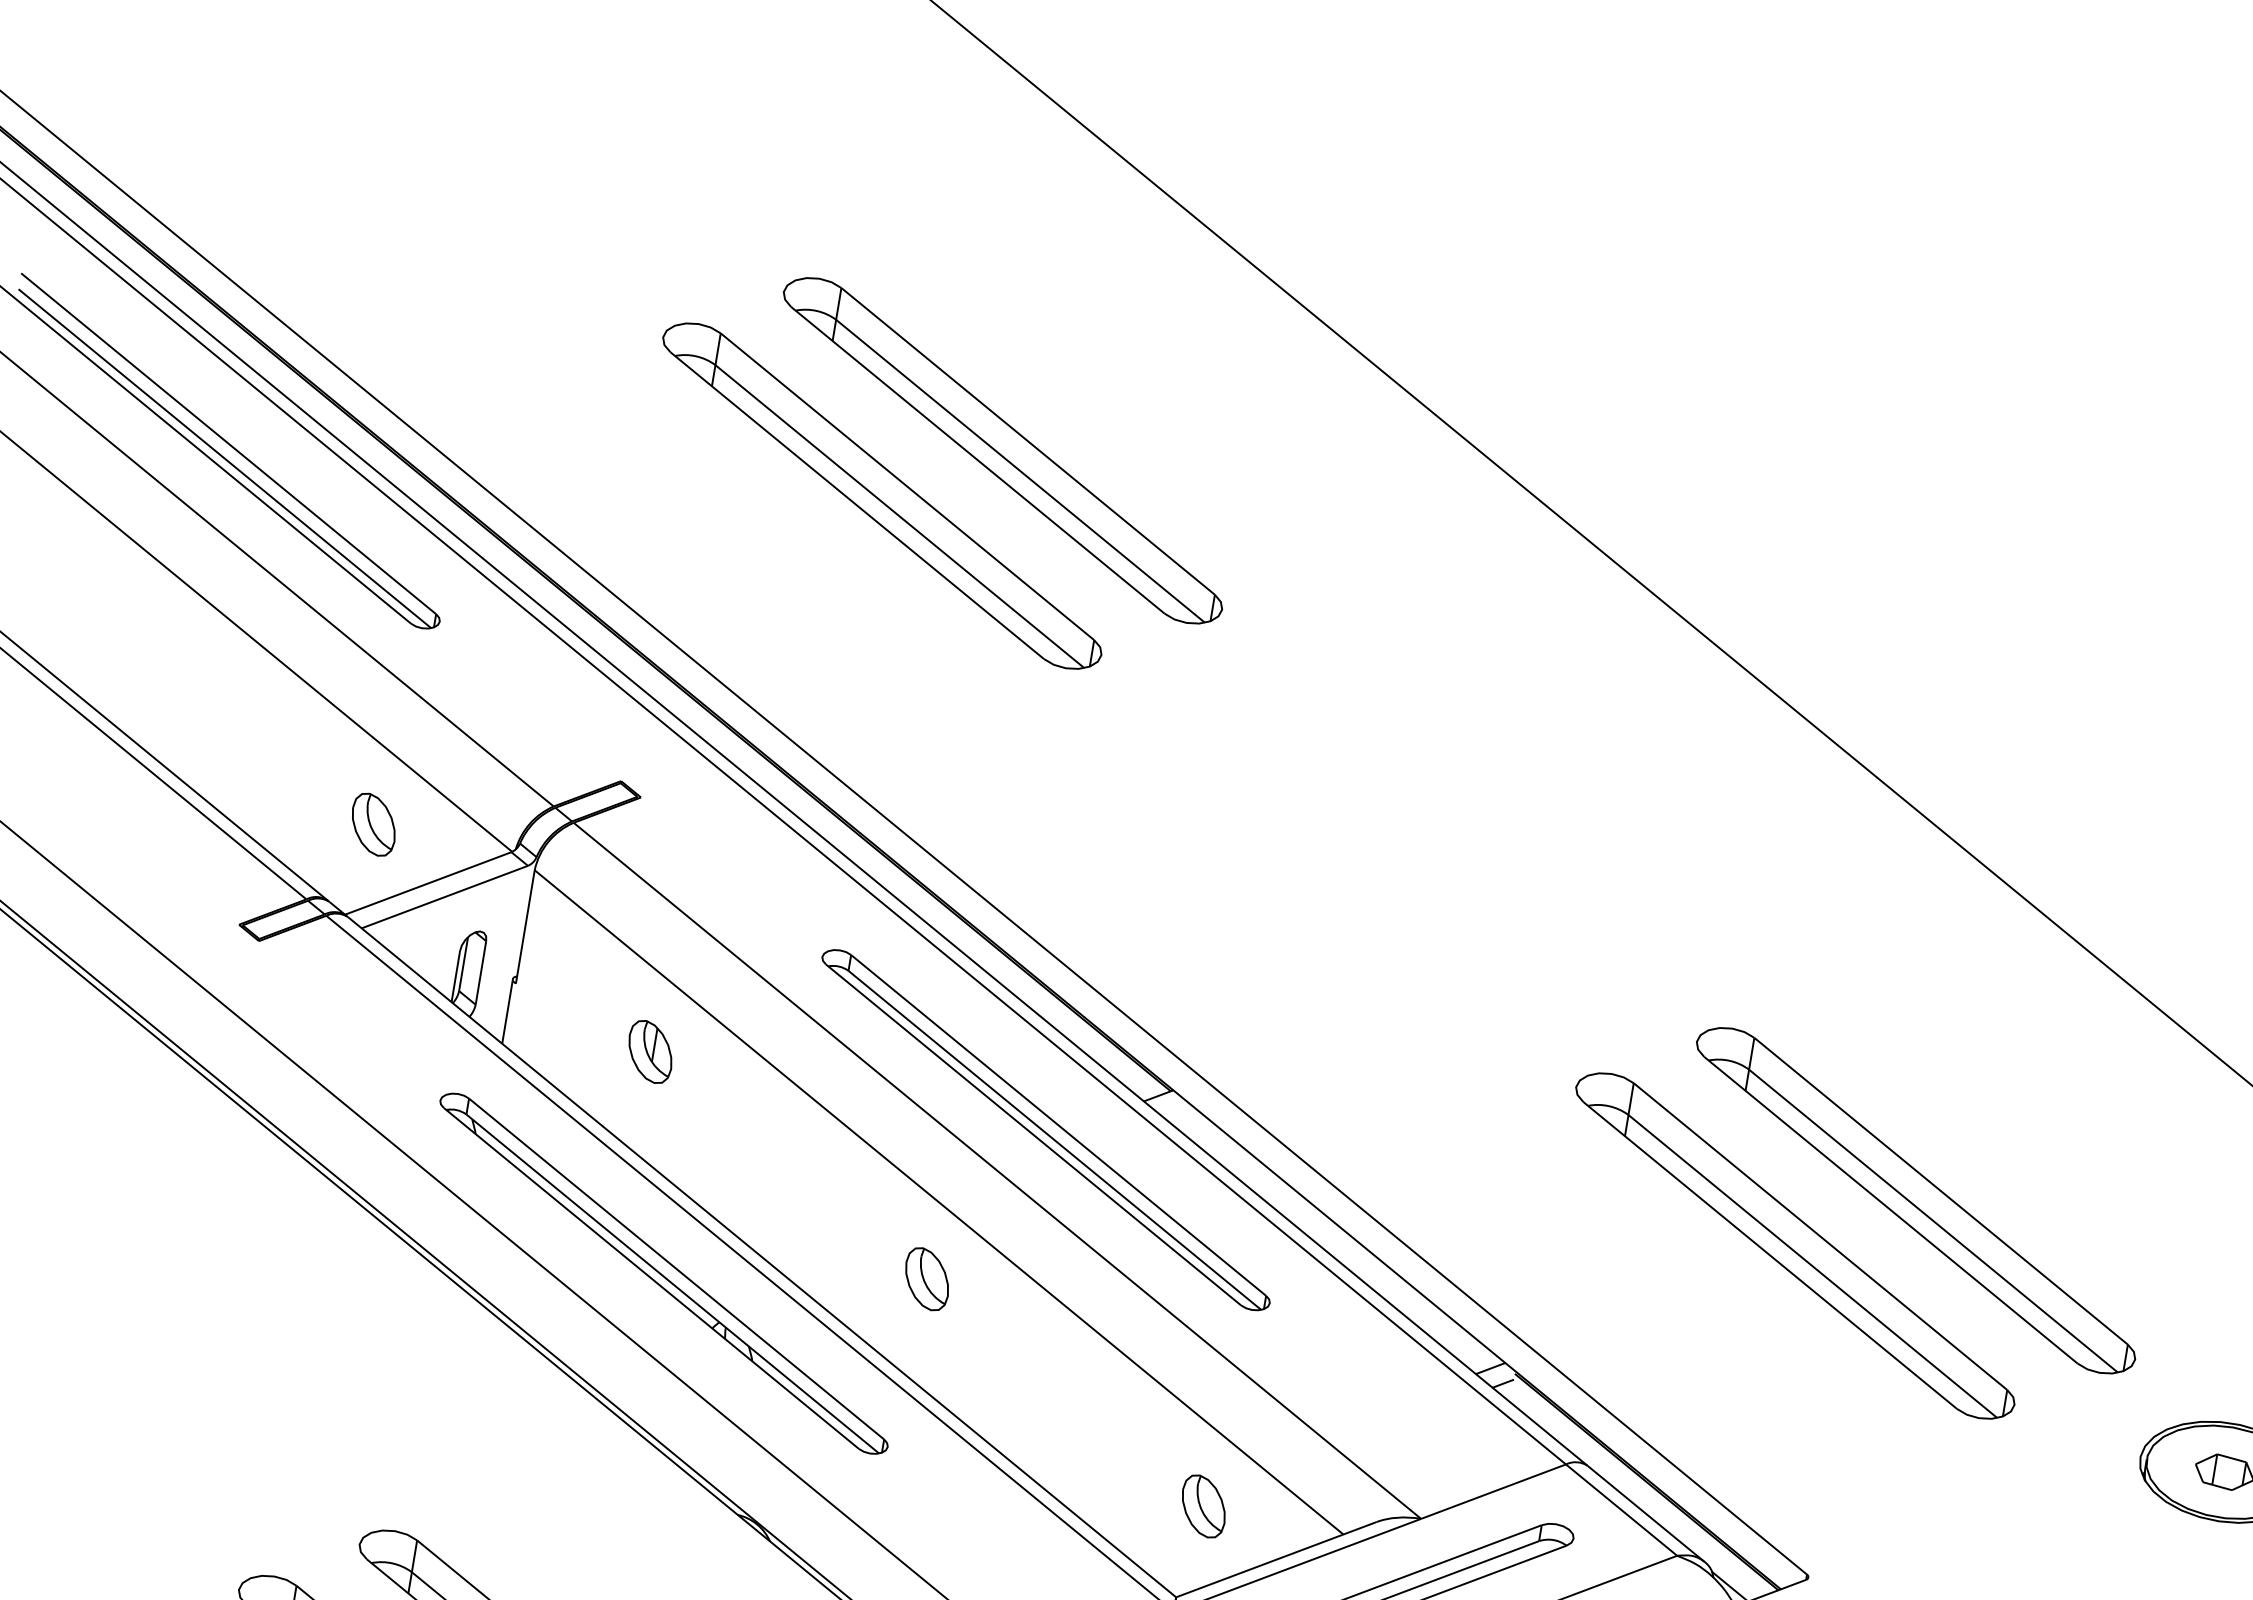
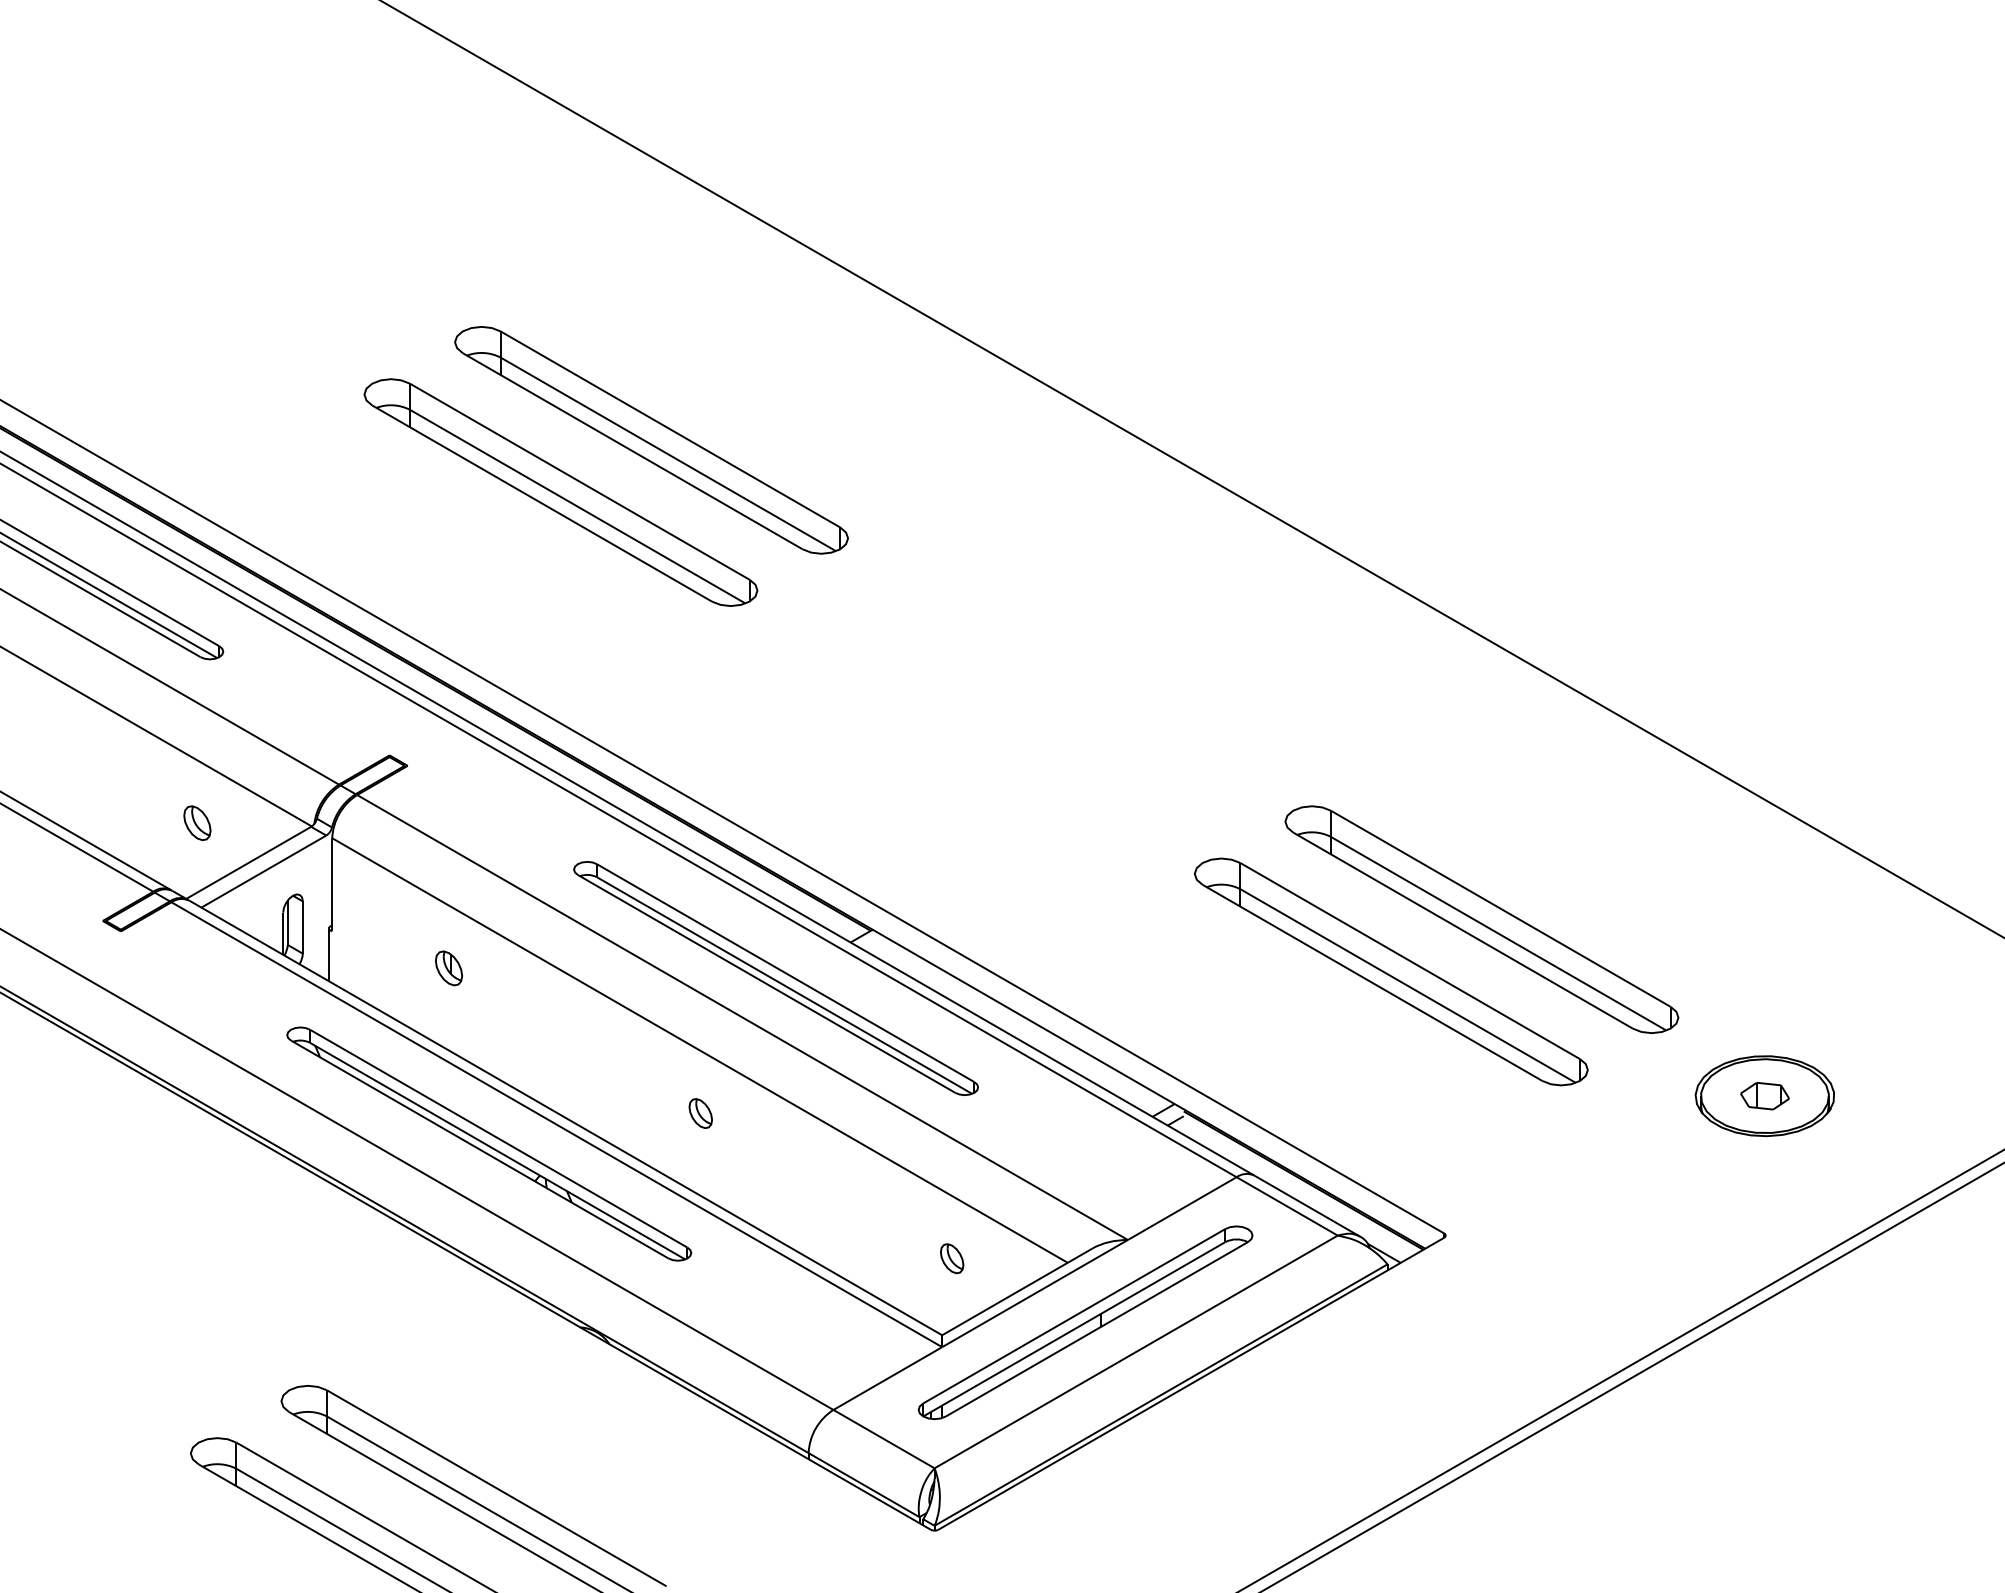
part: (373, 825) -> (197, 823), size x0.7
part: (649, 1052) -> (448, 968), size x0.7
part: (927, 1279) -> (700, 1113), size x0.6
part: (1202, 1505) -> (951, 1258), size x0.6

